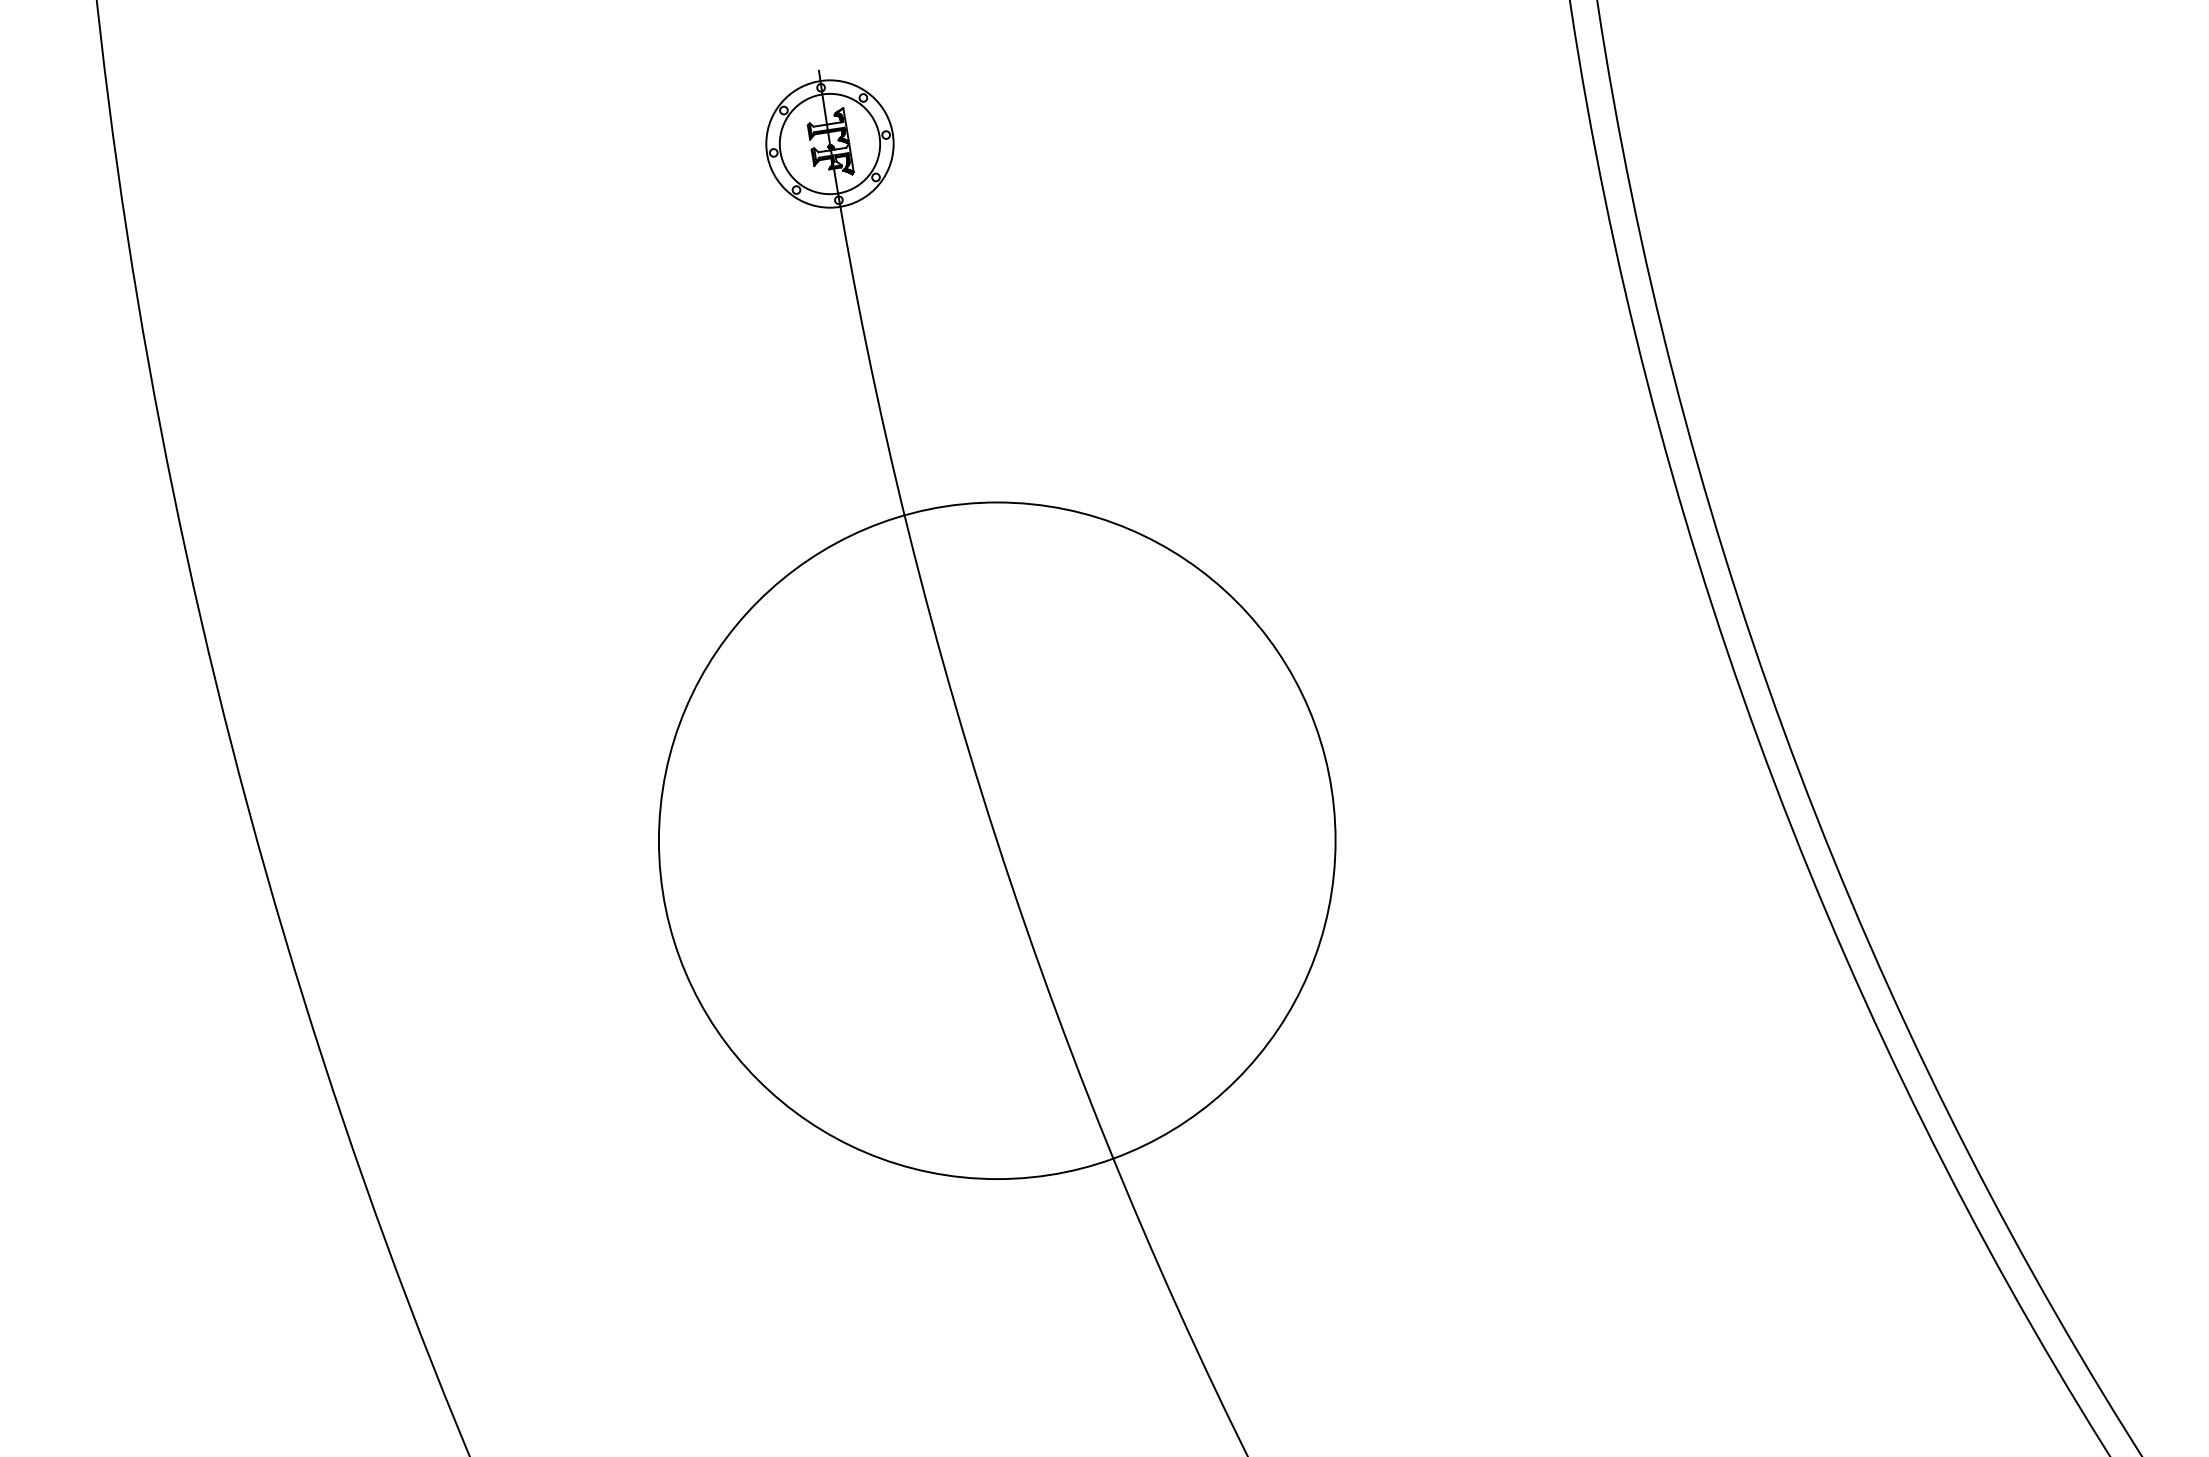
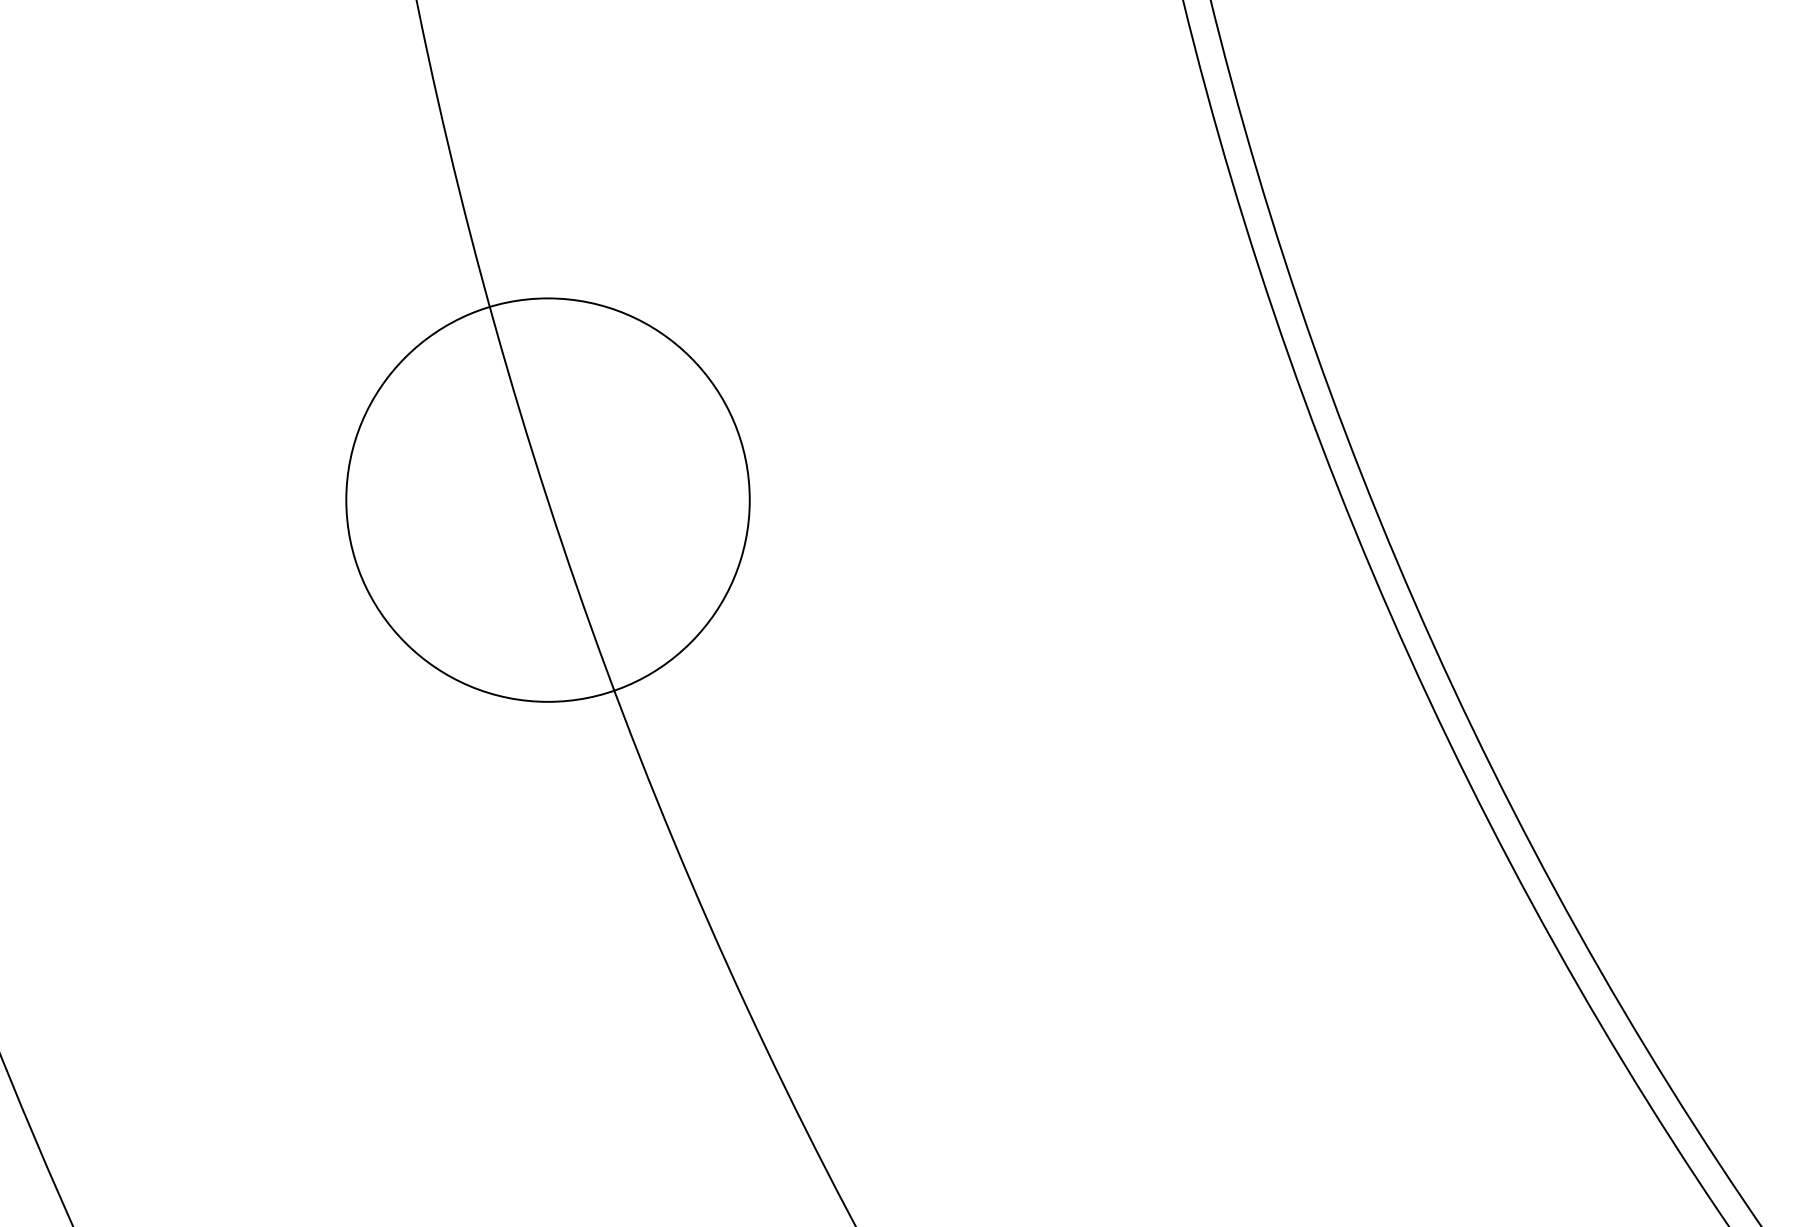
circle: (996, 840) -> (547, 499), size x0.6

